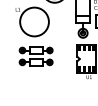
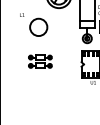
circle: (34, 22) -> (38, 27), size x0.6
part: (36, 56) -> (40, 61), size x0.7

